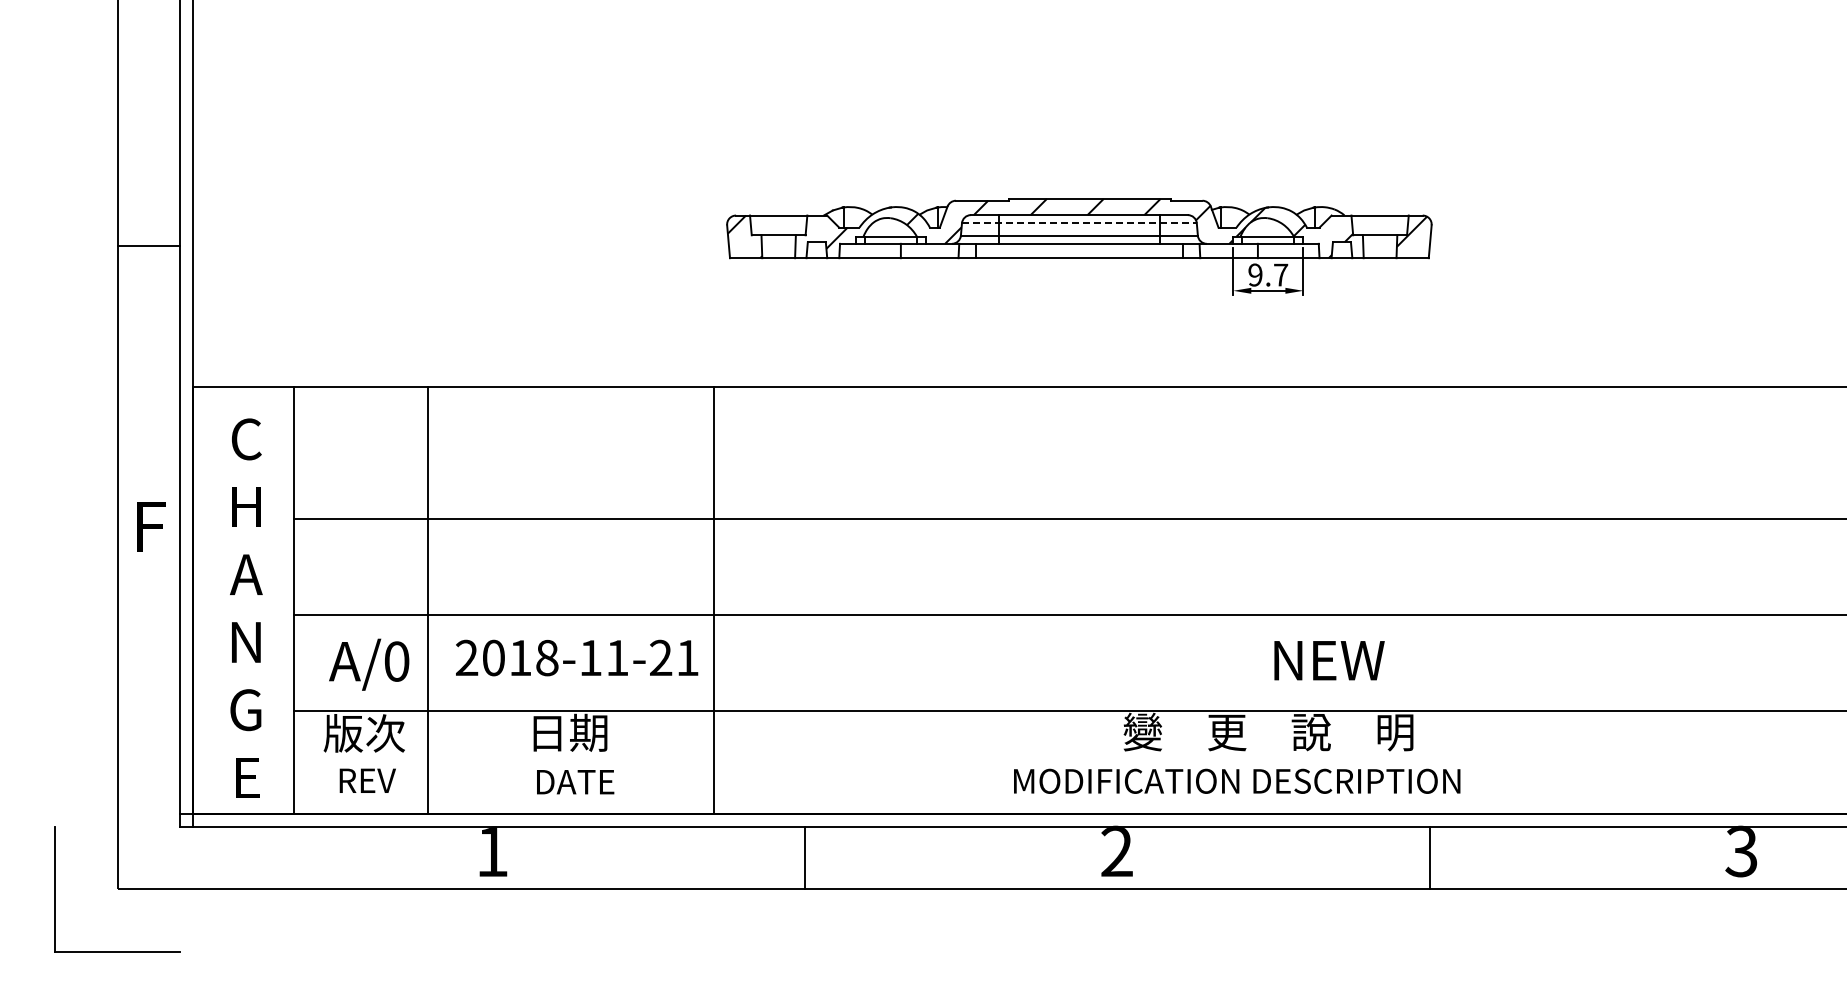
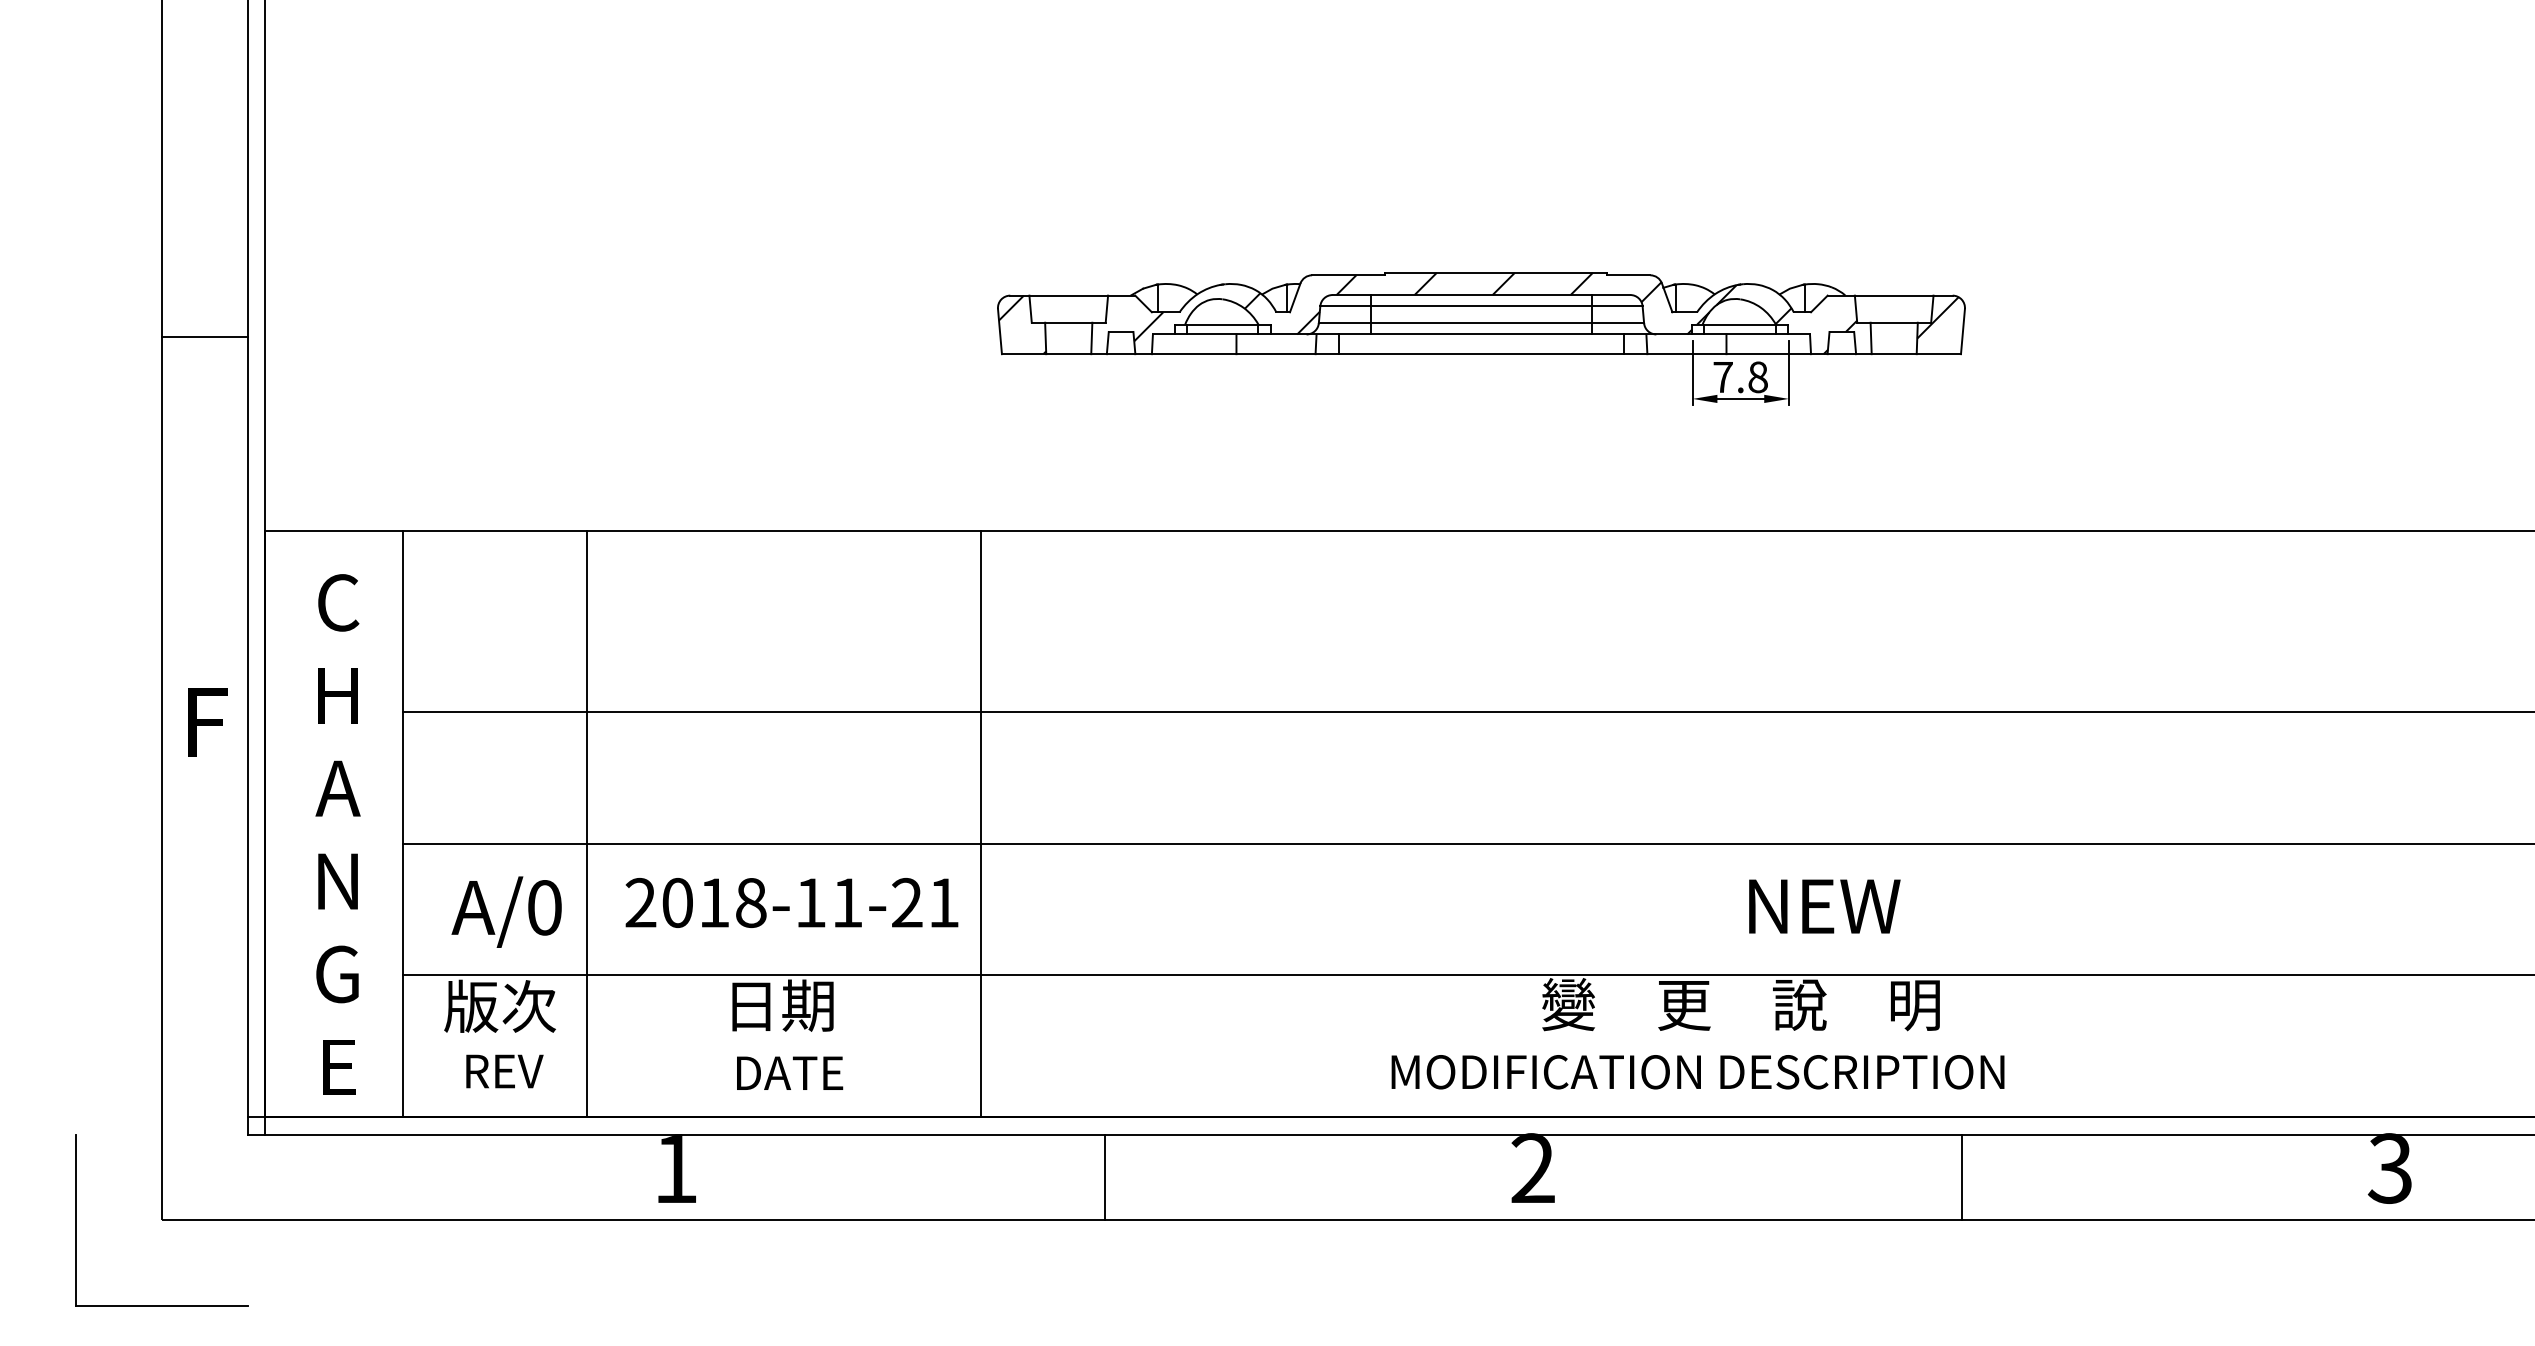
line: (1079, 223) -> (1481, 306), dashed -> solid
text: (1268, 274) -> (1741, 376), 9.7 -> 7.8

